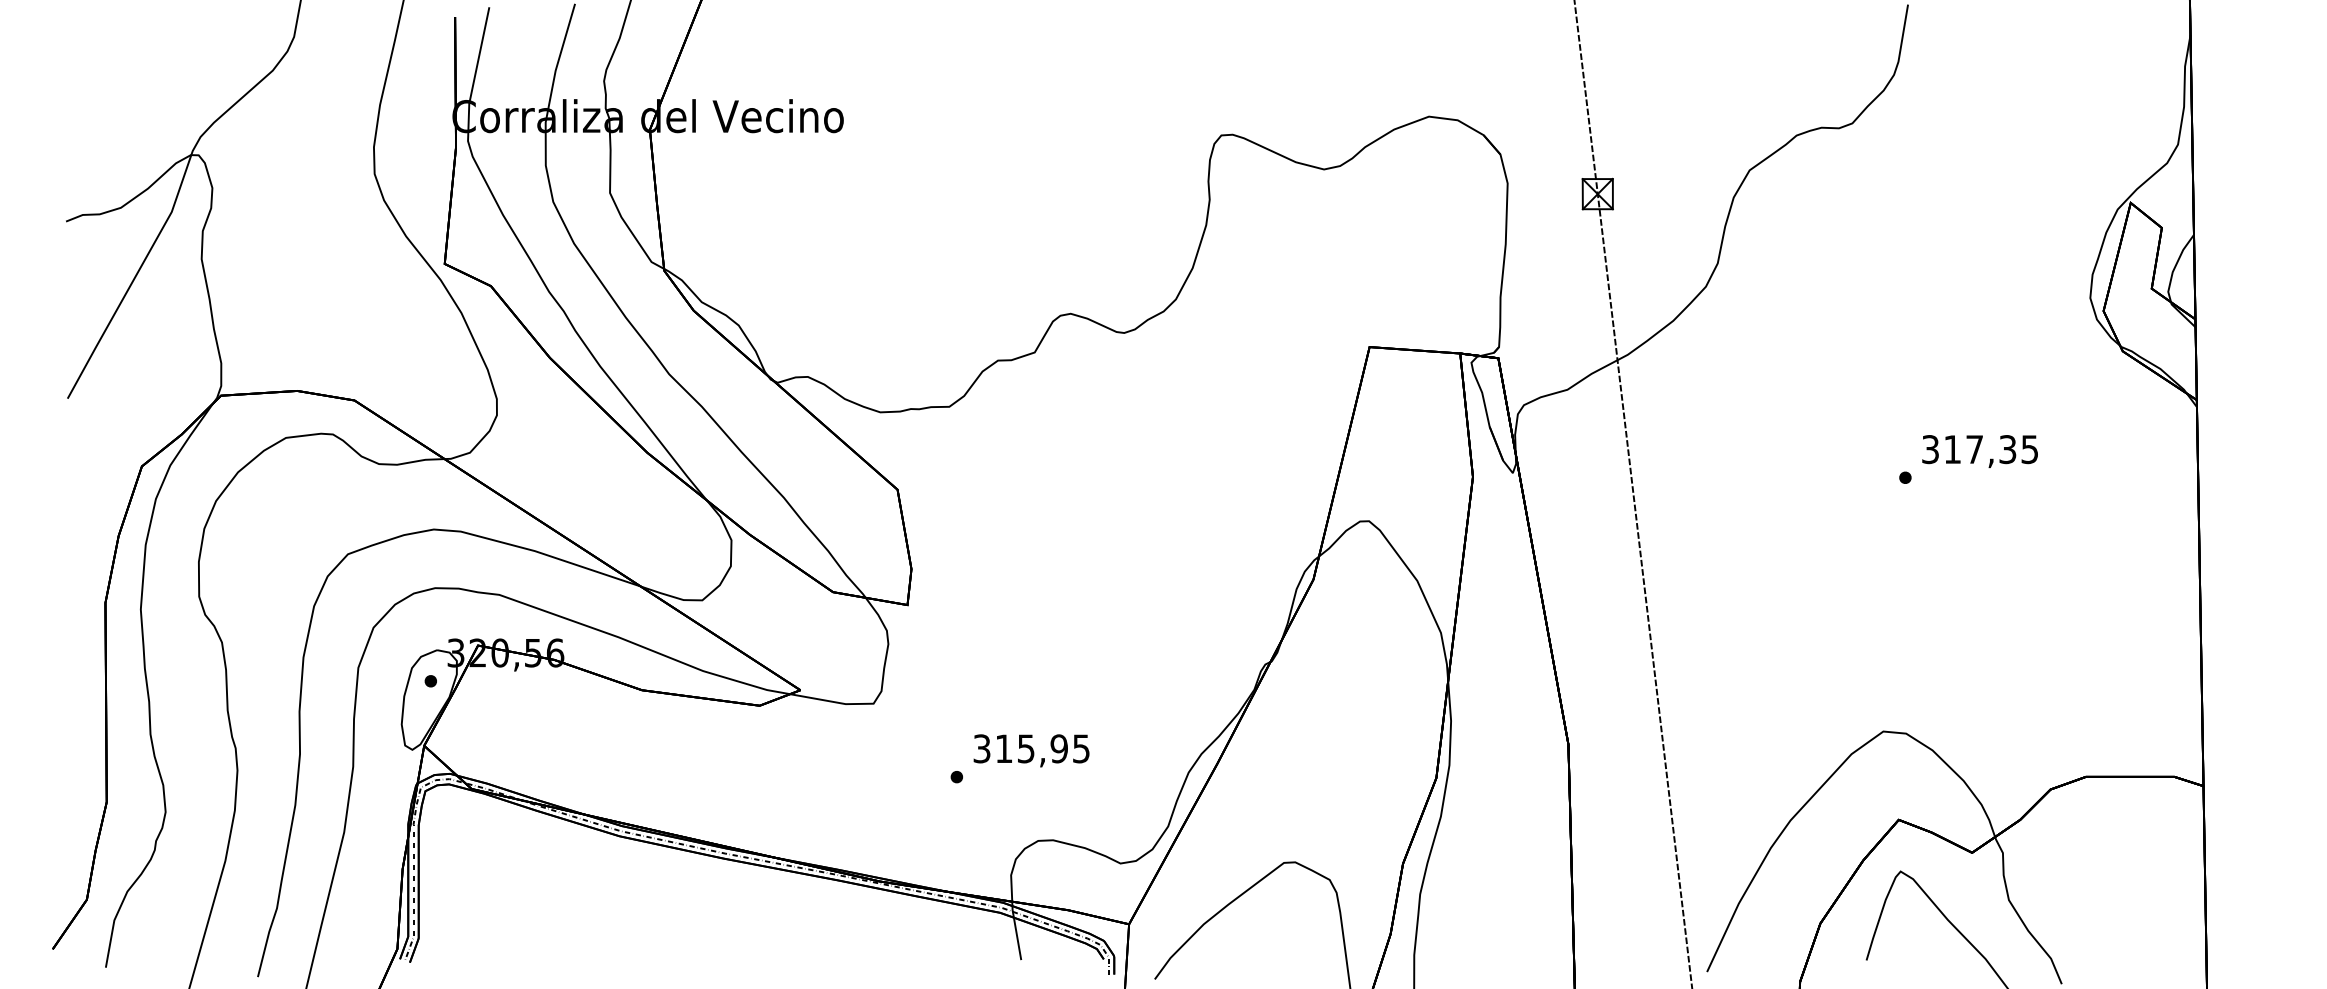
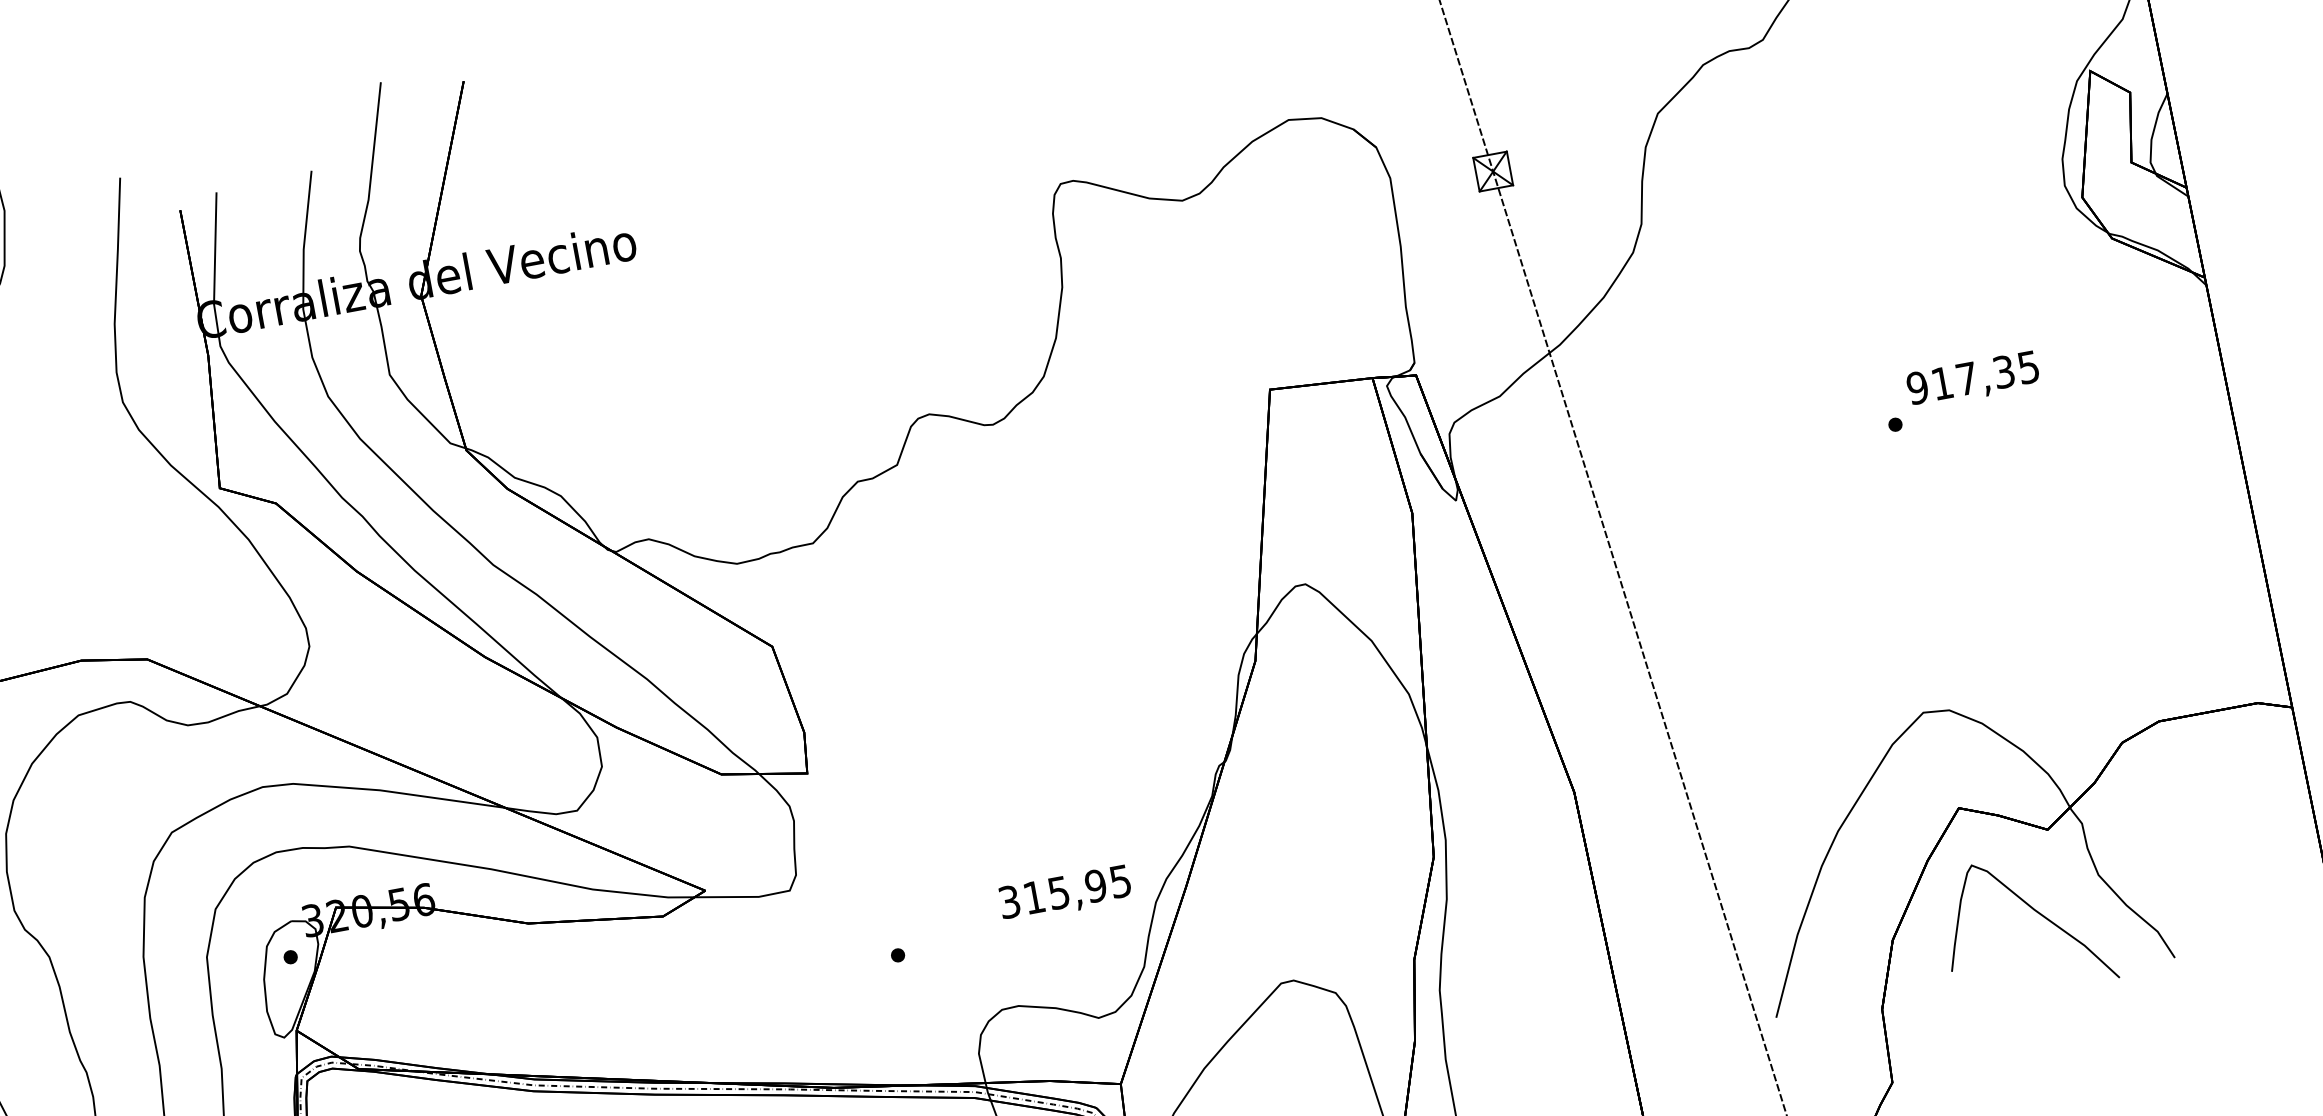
text: (1930, 449) -> (1917, 387), 317,35 -> 917,35
text: (1031, 750) -> (1065, 893), moved

